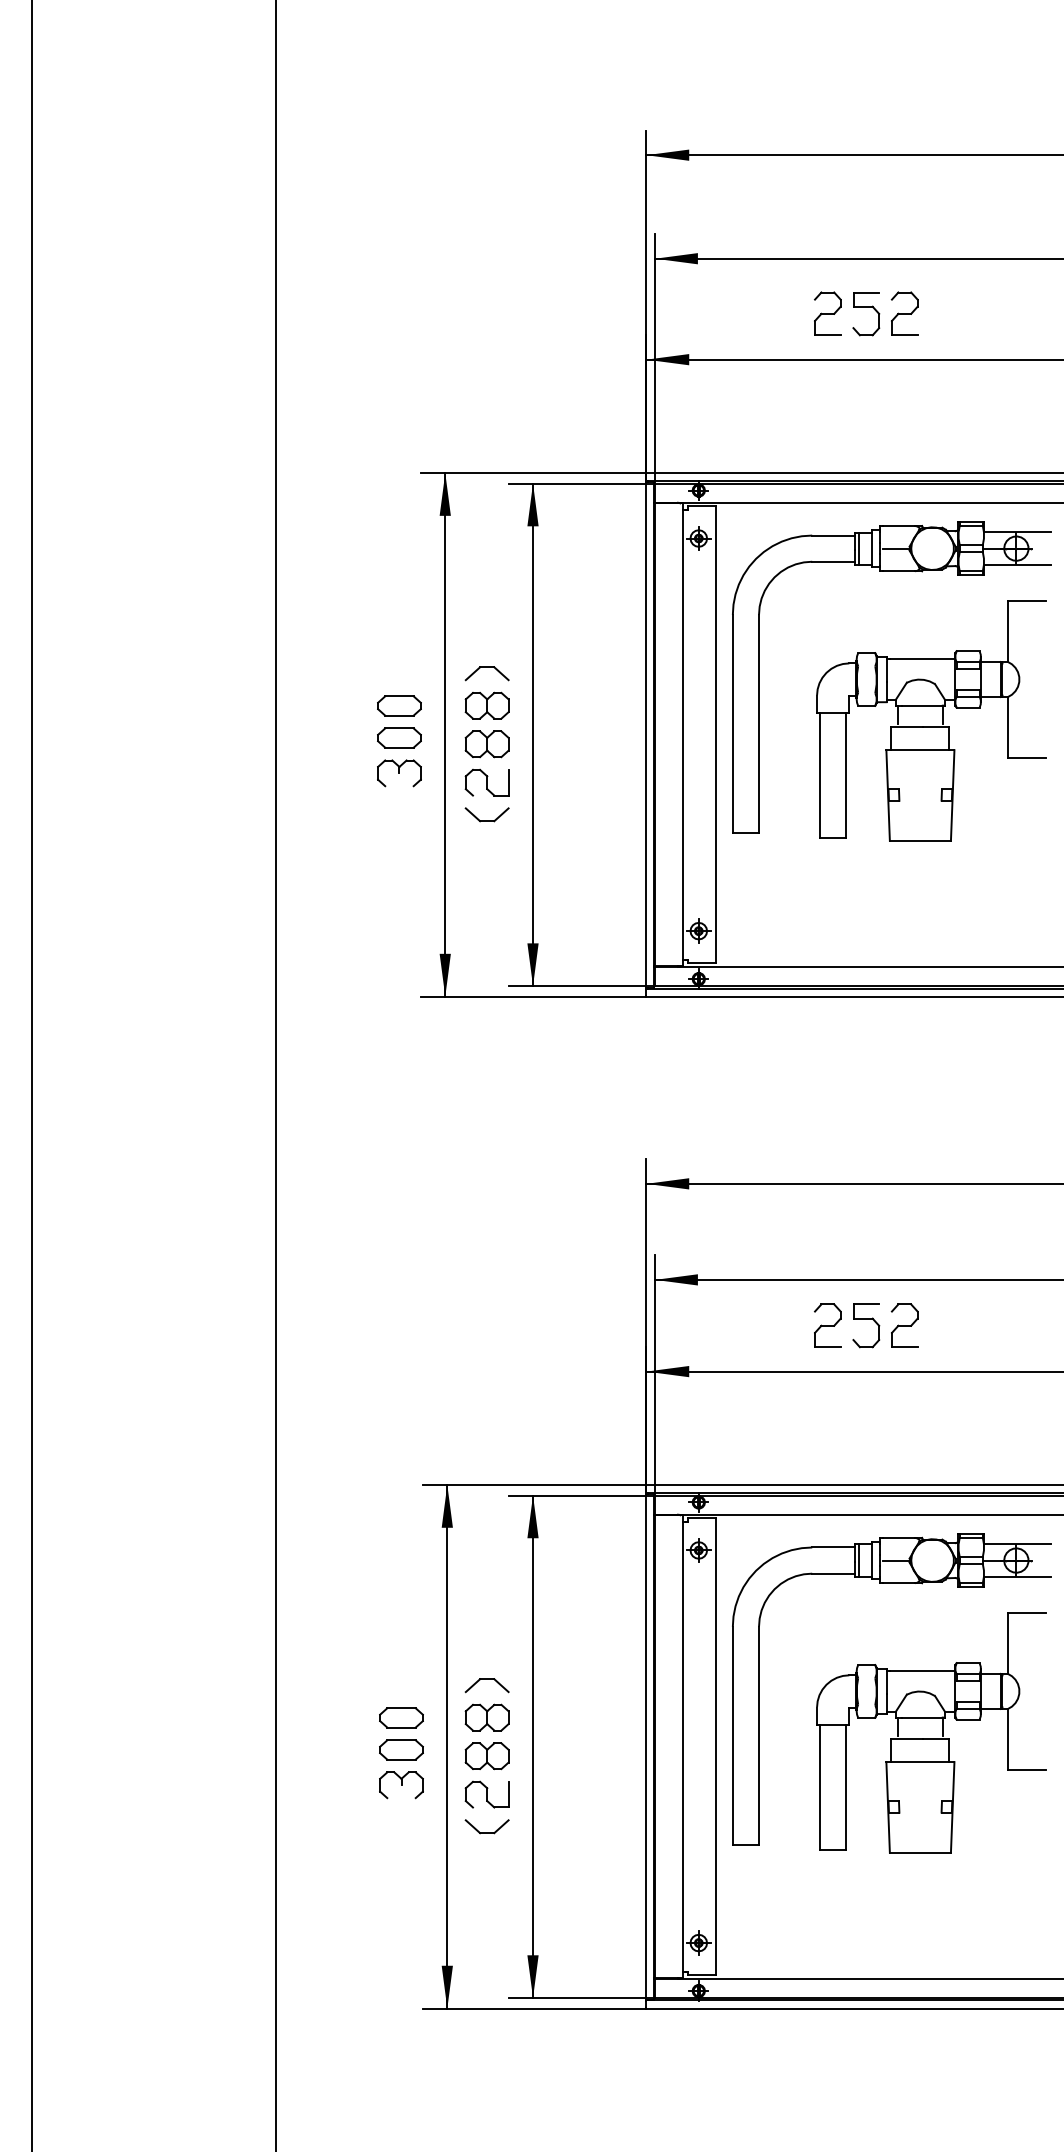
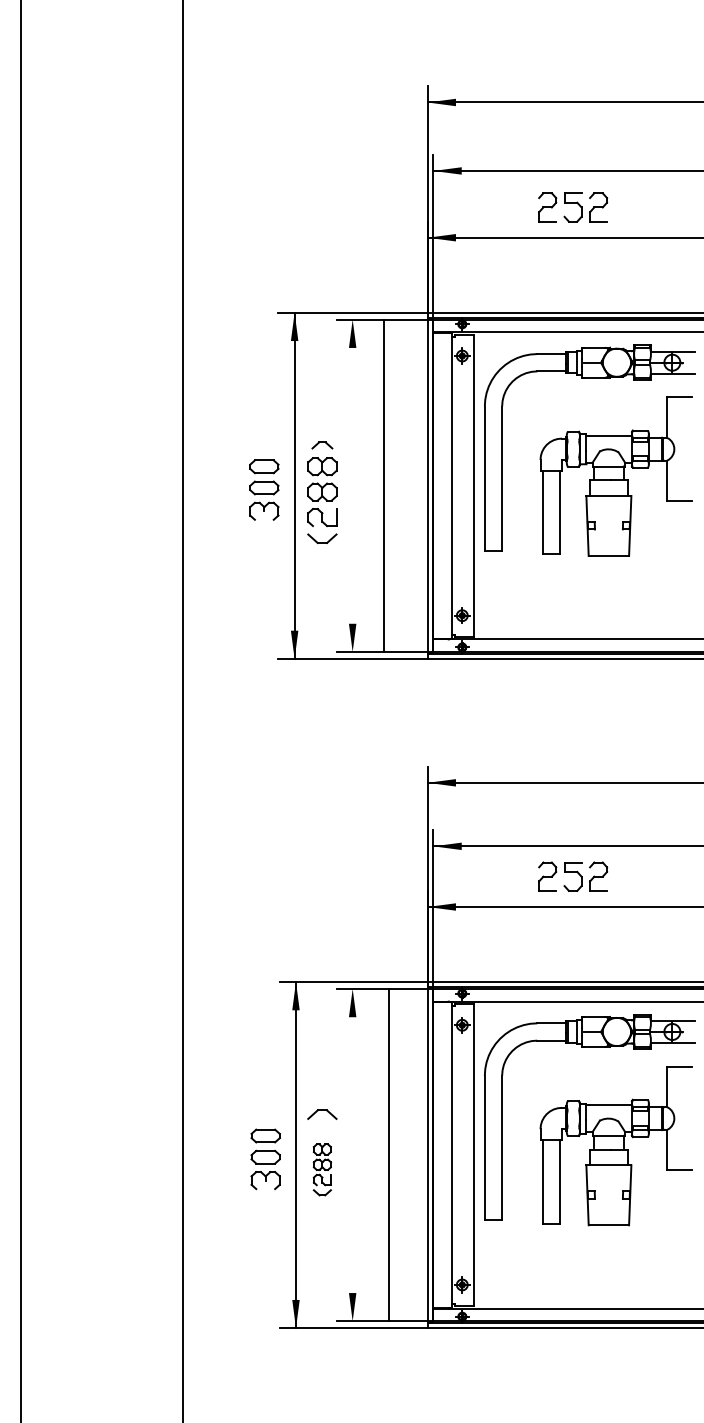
part: (487, 673) -> (322, 445), size x0.7
line: (532, 734) -> (383, 485), moved
line: (532, 1745) -> (388, 1154), moved
part: (487, 1768) -> (322, 1169), size x0.6

